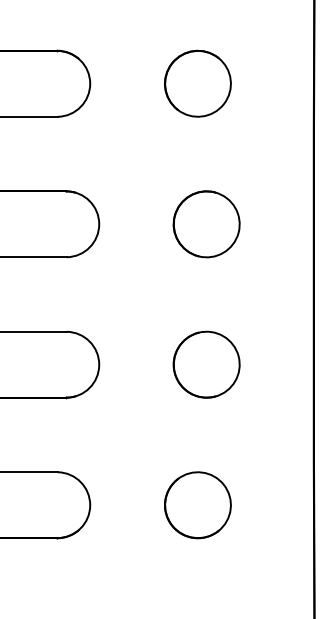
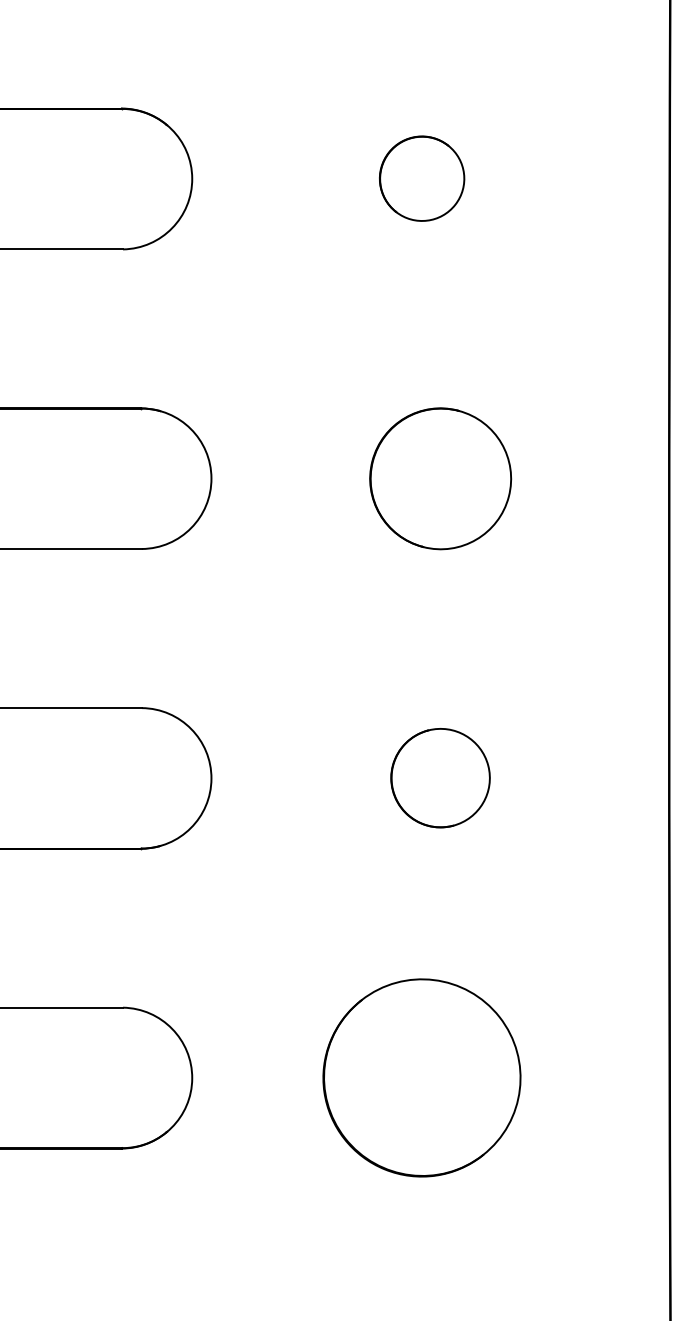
part: (197, 83) -> (421, 178), size x0.6
part: (206, 364) -> (440, 777), size x0.7
part: (197, 505) -> (421, 1078), size x1.4

